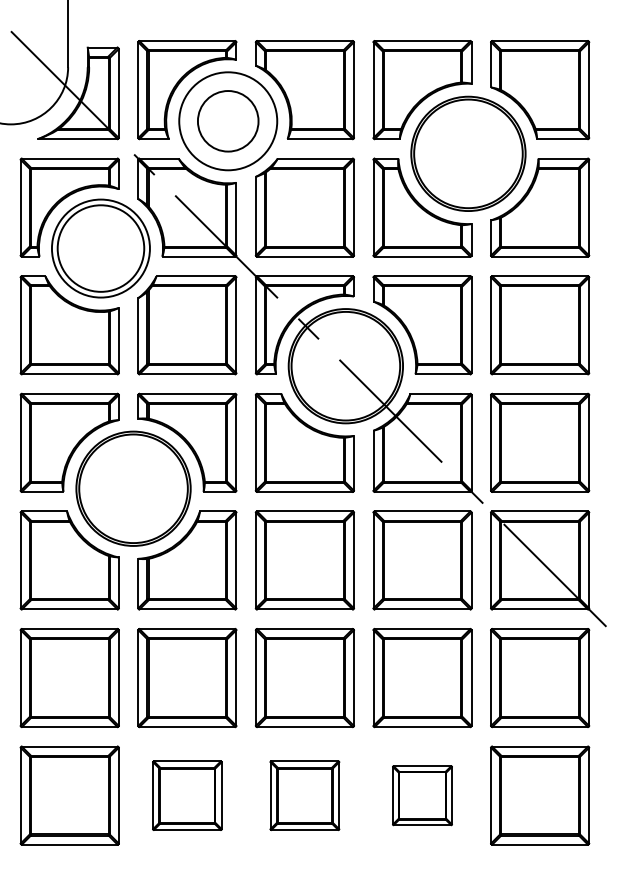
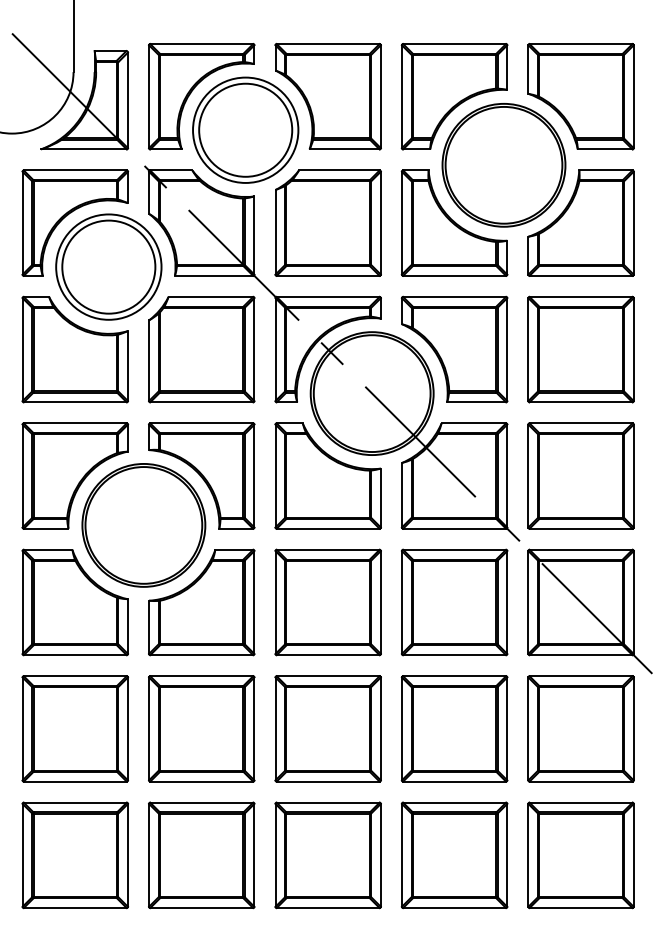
circle: (228, 120) -> (245, 129), size x1.43
part: (187, 795) -> (201, 855), size x1.43
part: (304, 795) -> (327, 855), size x1.43
part: (422, 795) -> (454, 855), size x1.67

